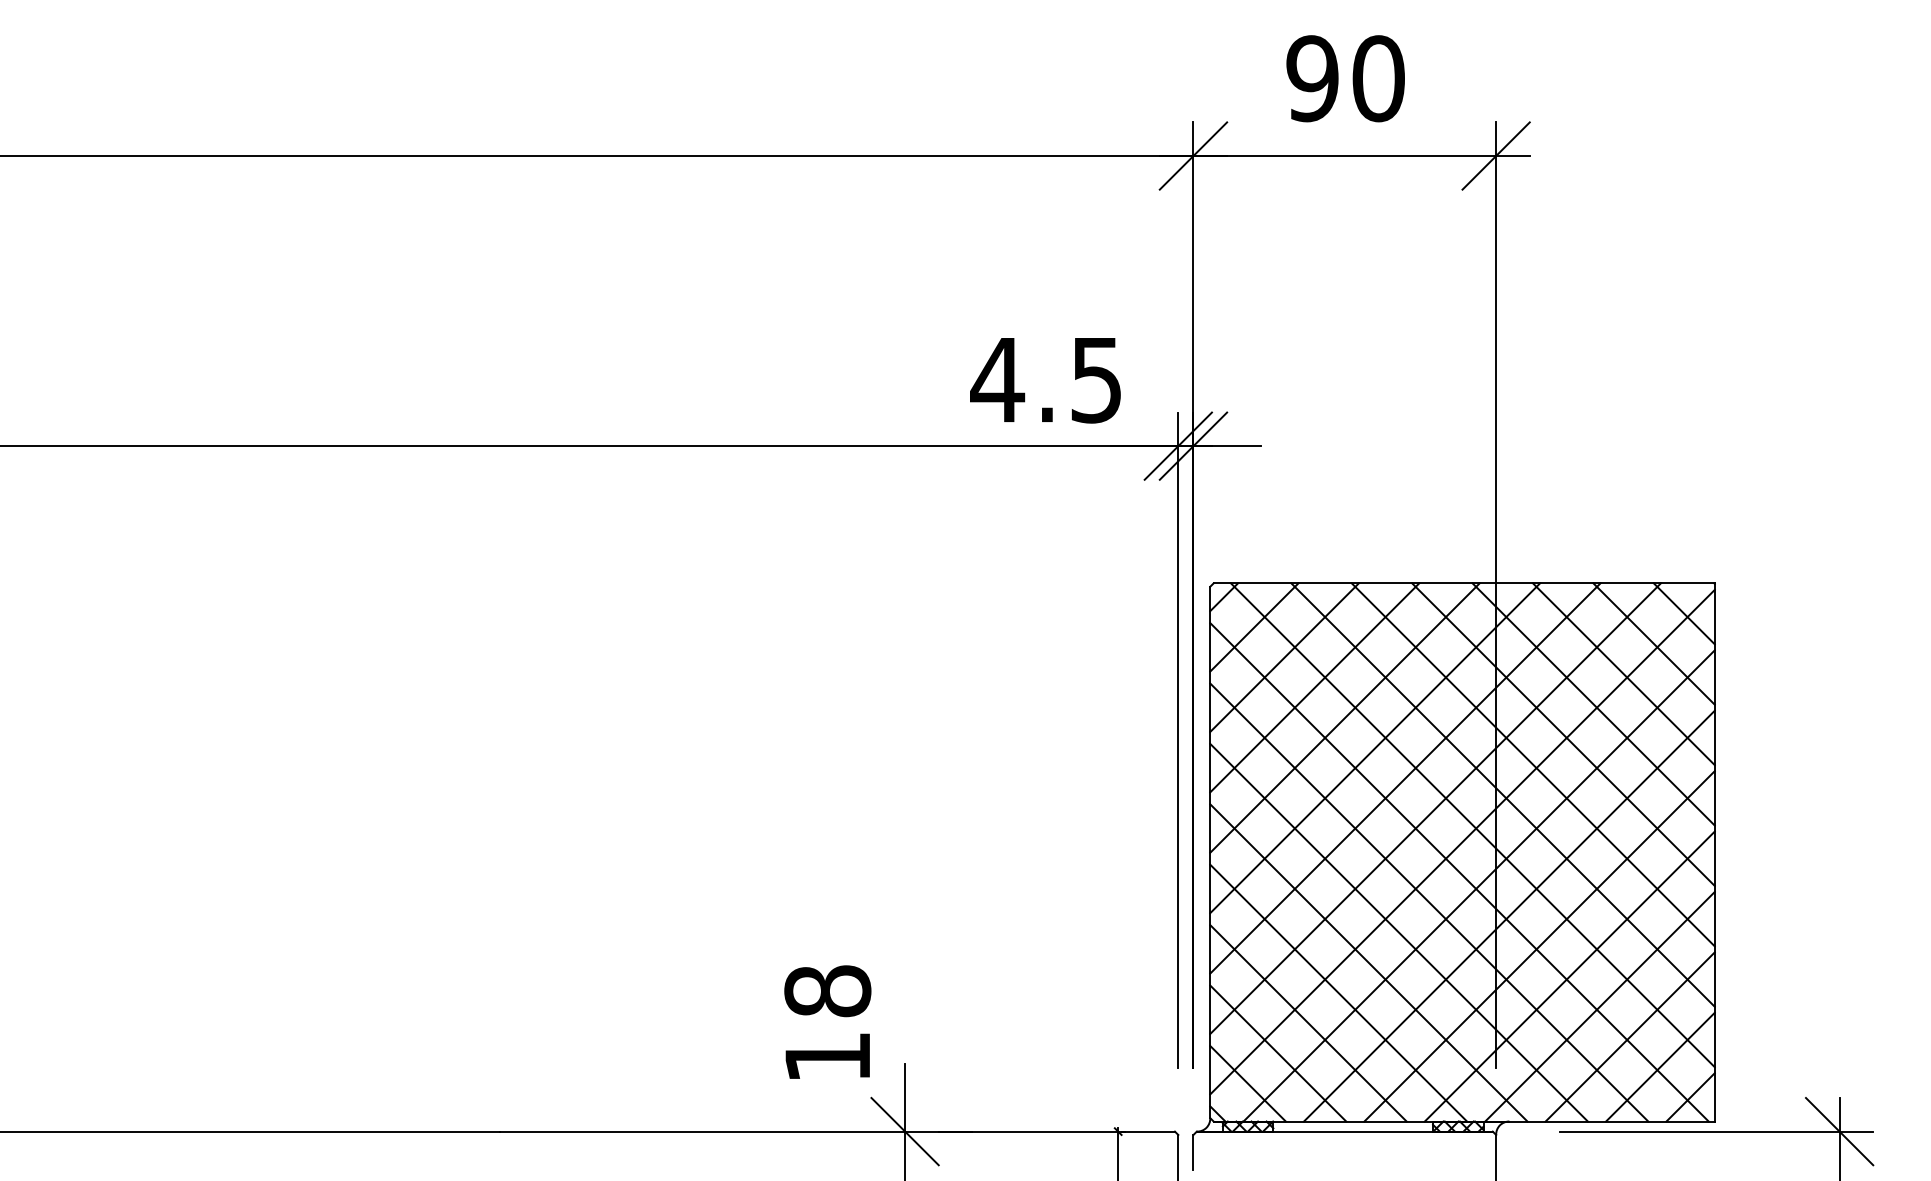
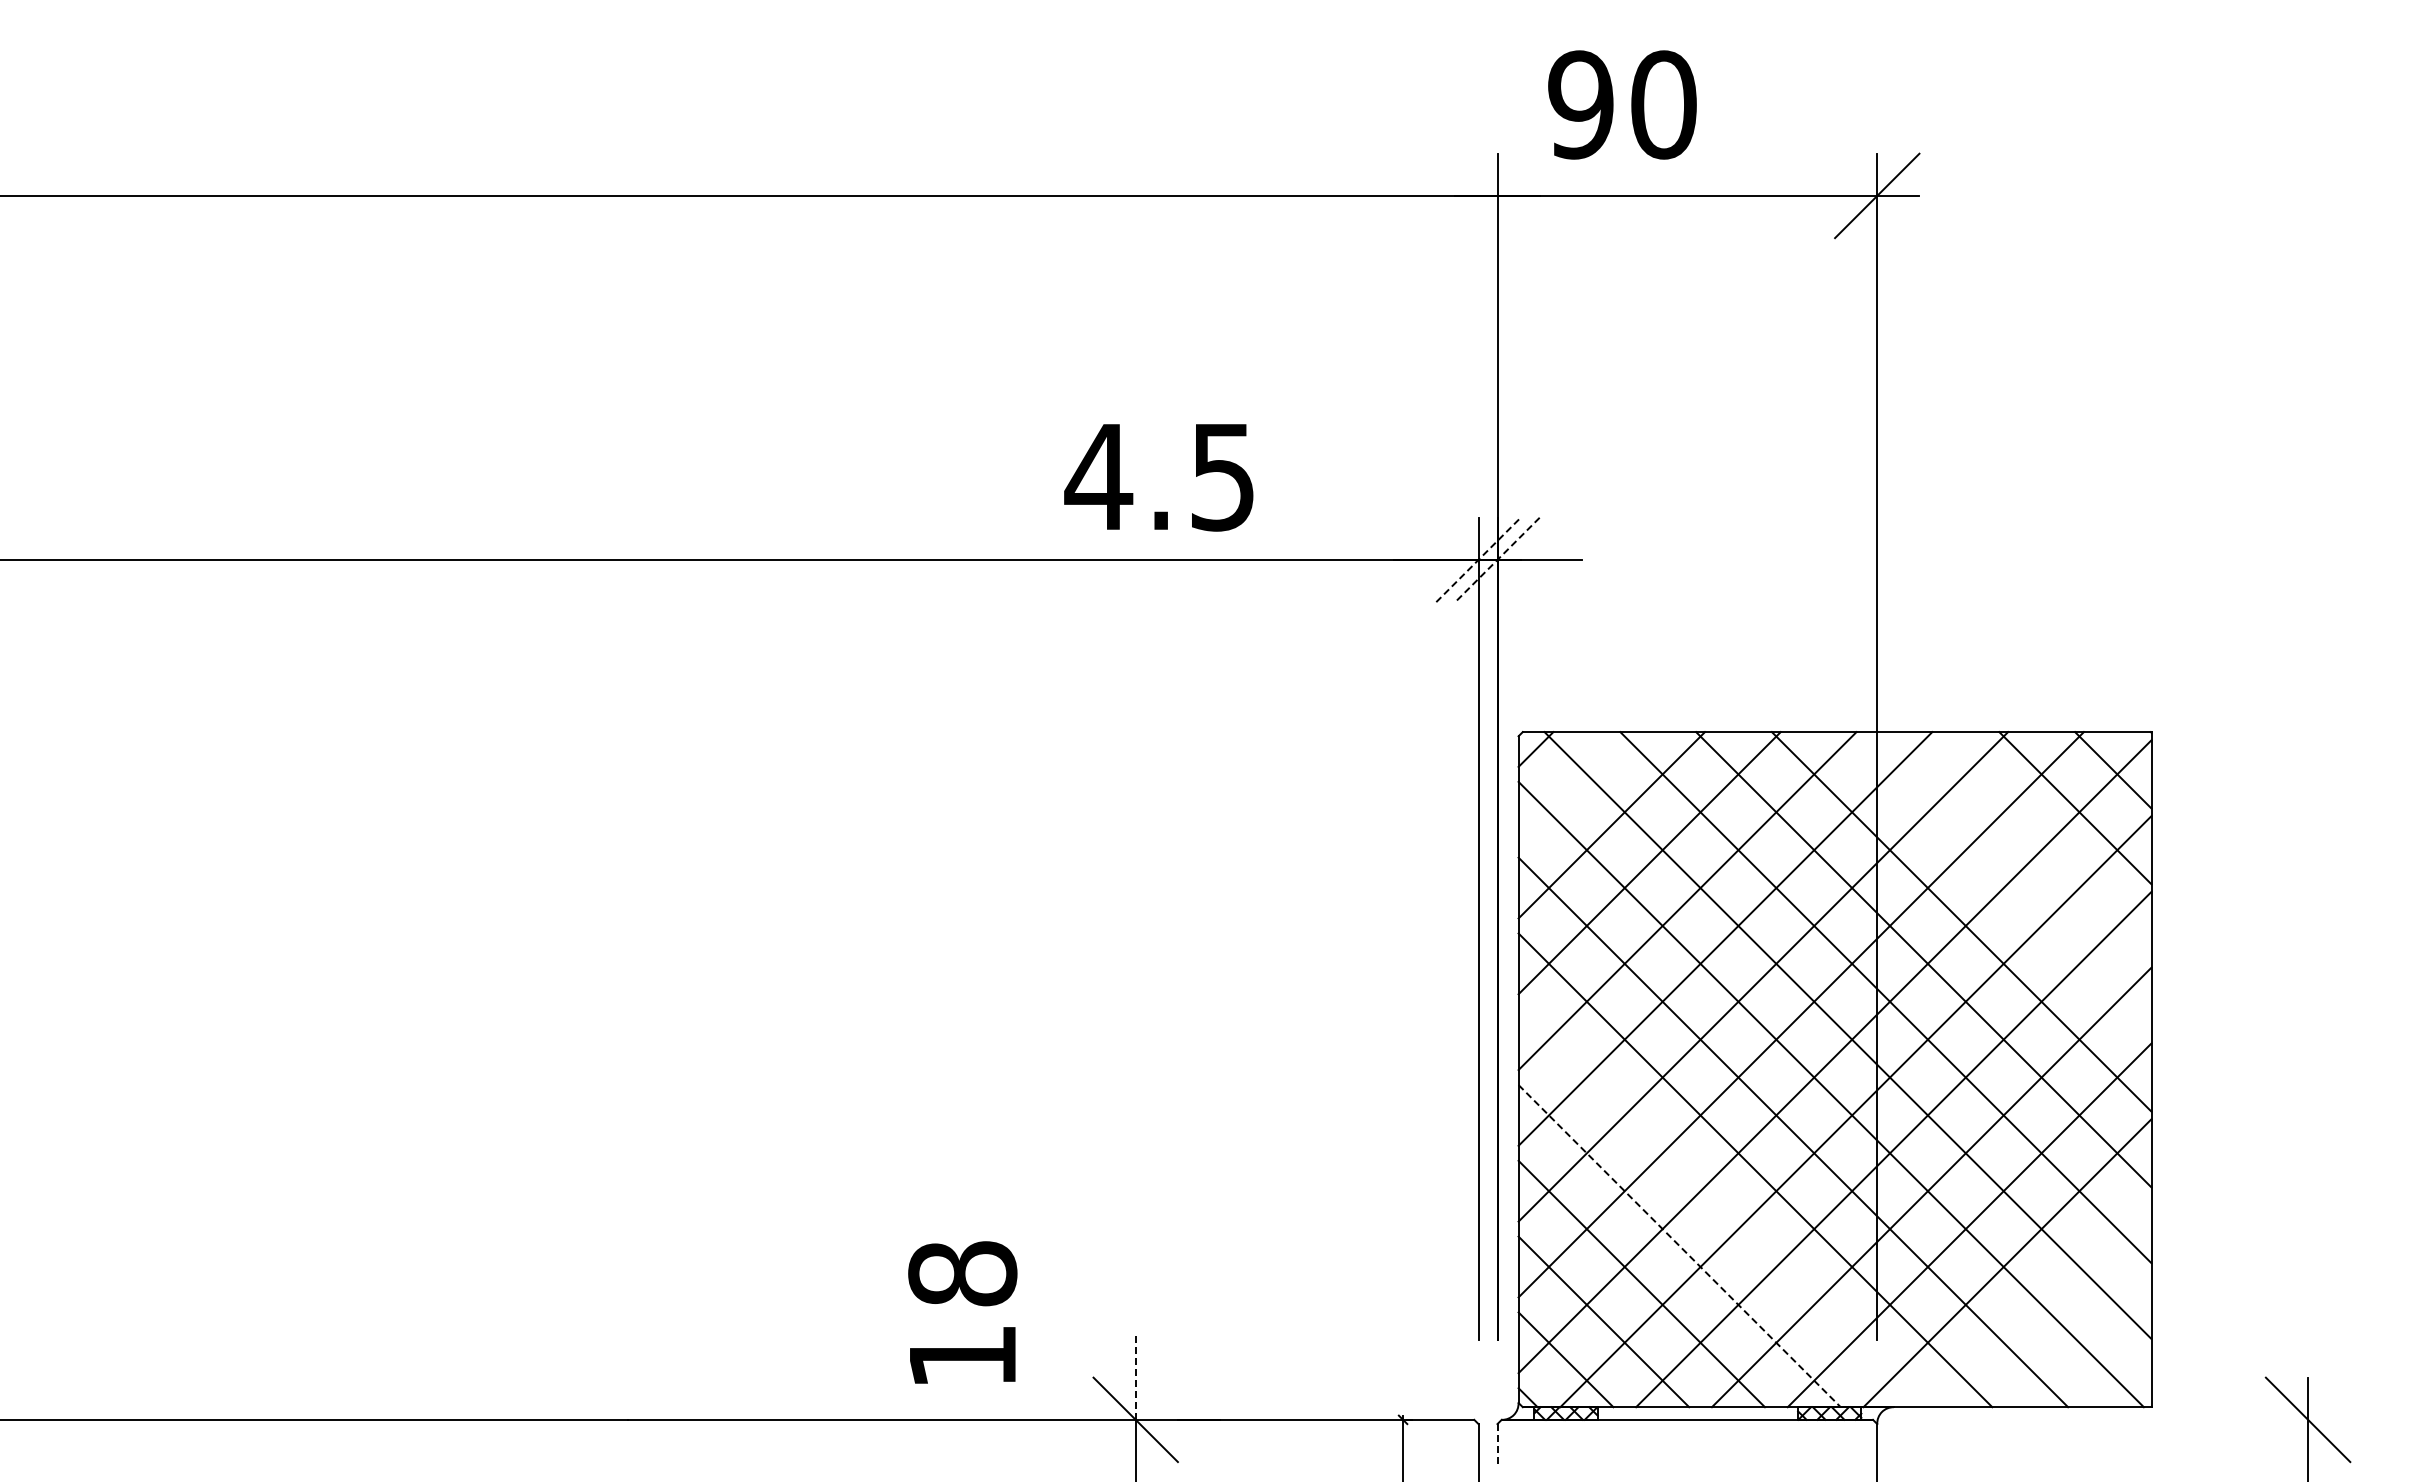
text: (1345, 78) -> (1622, 104), moved
line: (1193, 155) -> (1497, 195), removed
text: (1045, 380) -> (1158, 477), moved
line: (1178, 445) -> (1478, 559), solid -> dashed
line: (1193, 445) -> (1497, 559), solid -> dashed
line: (1254, 627) -> (1573, 787), removed
line: (1623, 674) -> (2037, 846), removed
line: (1593, 704) -> (1999, 883), removed
line: (1368, 963) -> (1717, 1208), removed
line: (1338, 993) -> (1679, 1246), solid -> dashed
text: (827, 1022) -> (962, 1312), moved
line: (1630, 1036) -> (2045, 1300), removed
line: (1660, 1066) -> (2083, 1338), removed
line: (904, 1097) -> (1135, 1377), solid -> dashed
line: (1690, 1097) -> (2120, 1376), removed
line: (1716, 1131) -> (2153, 1419), removed
line: (1193, 1152) -> (1497, 1446), solid -> dashed

